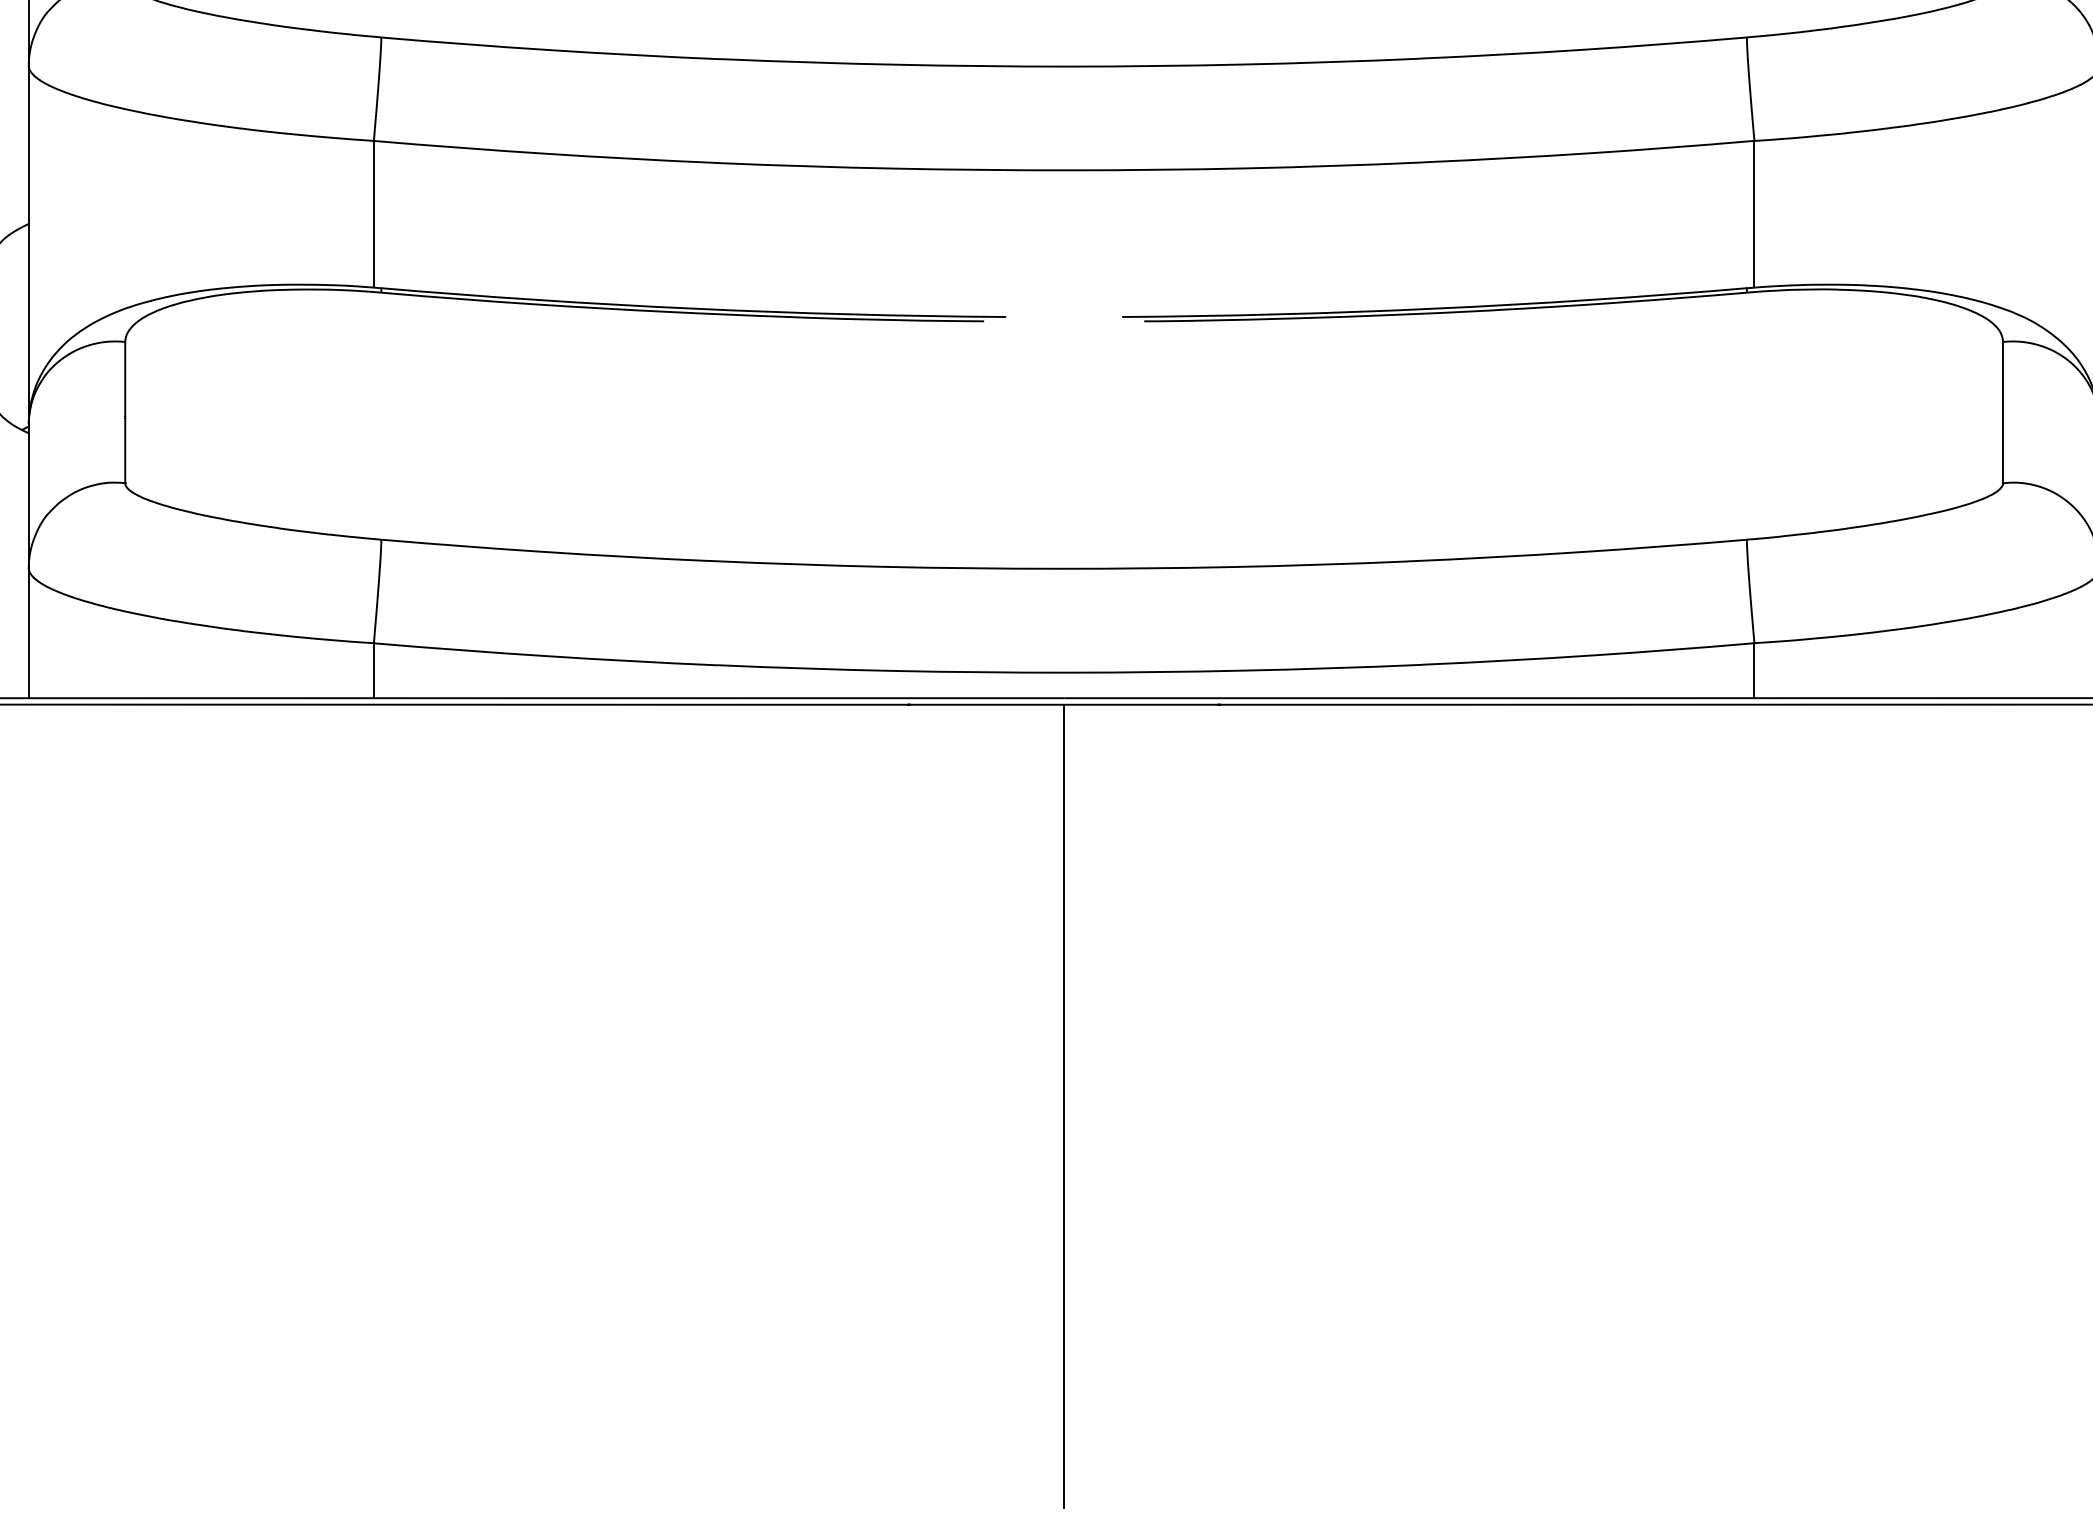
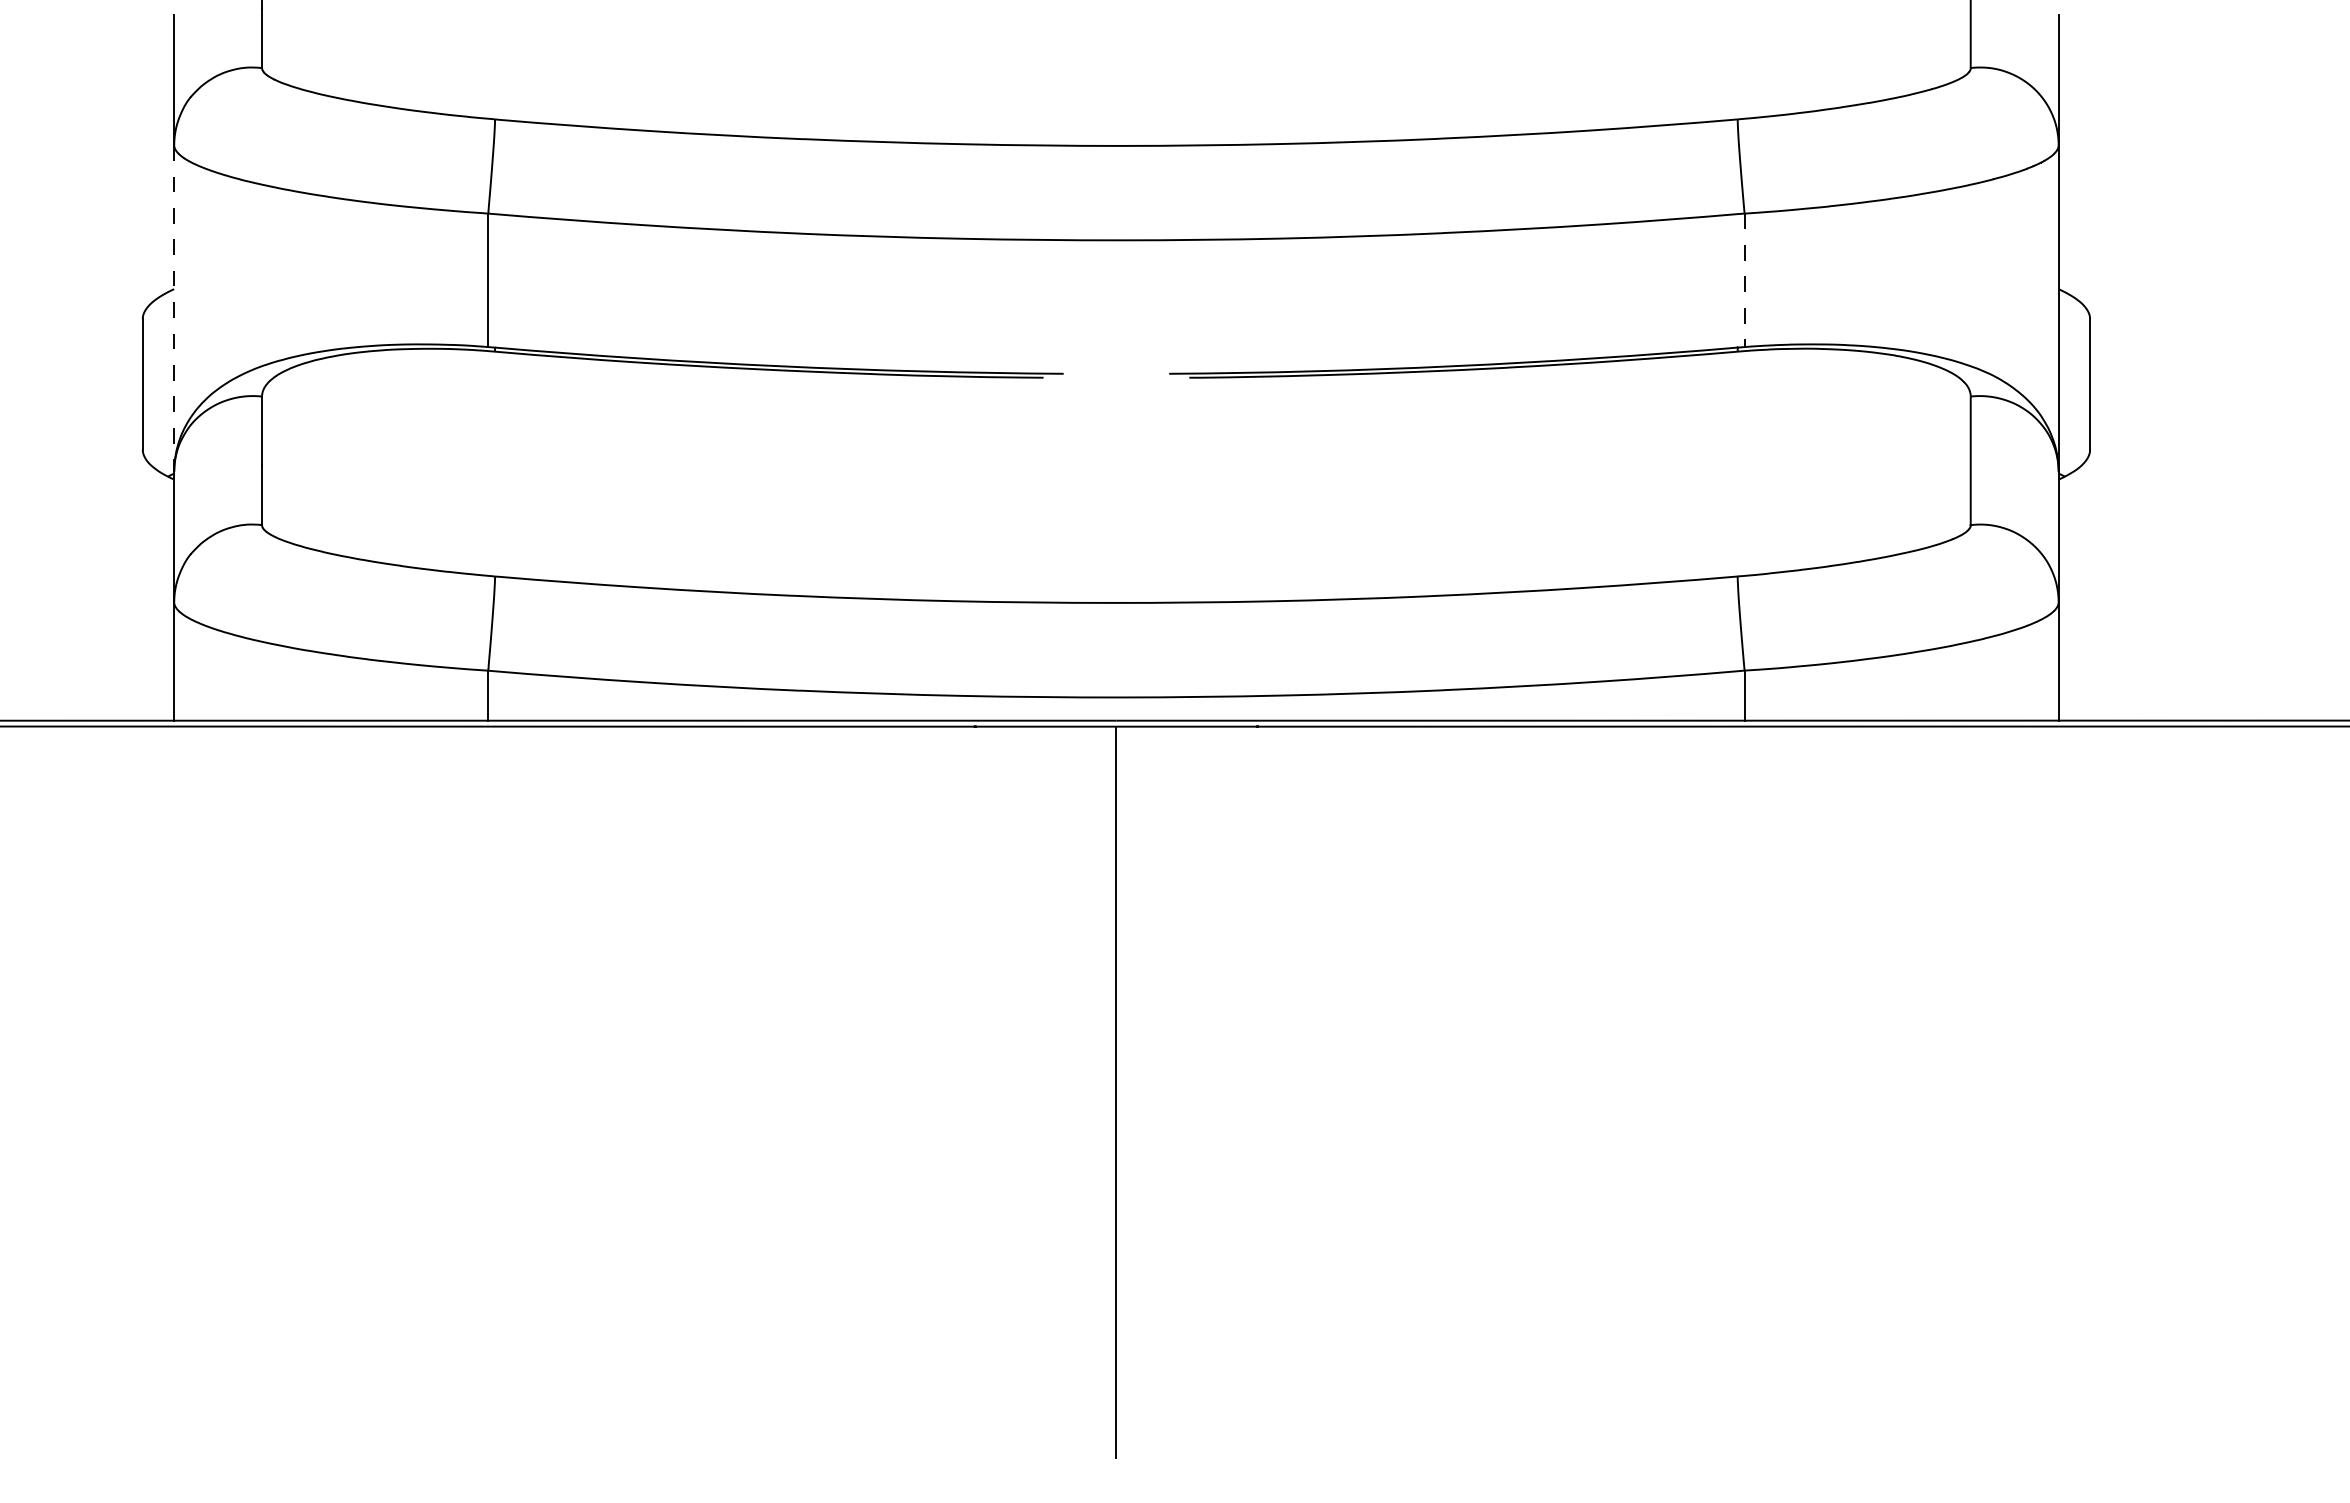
line: (1754, 214) -> (1744, 280), solid -> dashed
line: (29, 245) -> (174, 308), solid -> dashed

